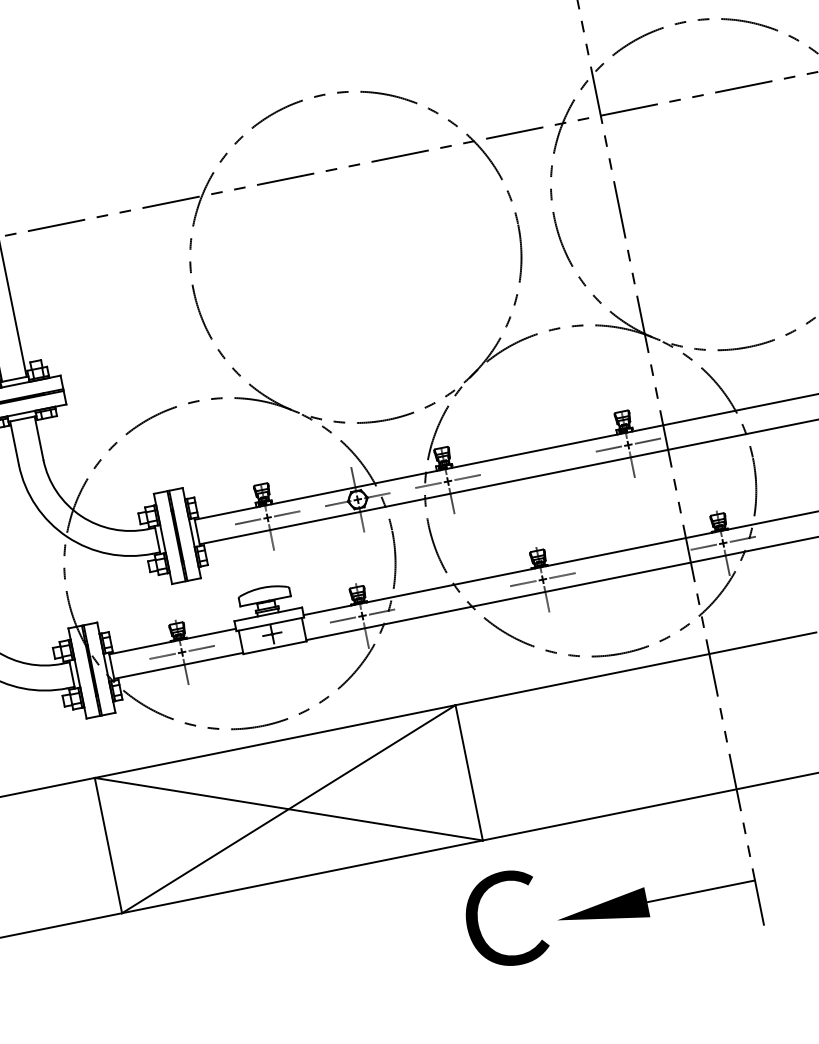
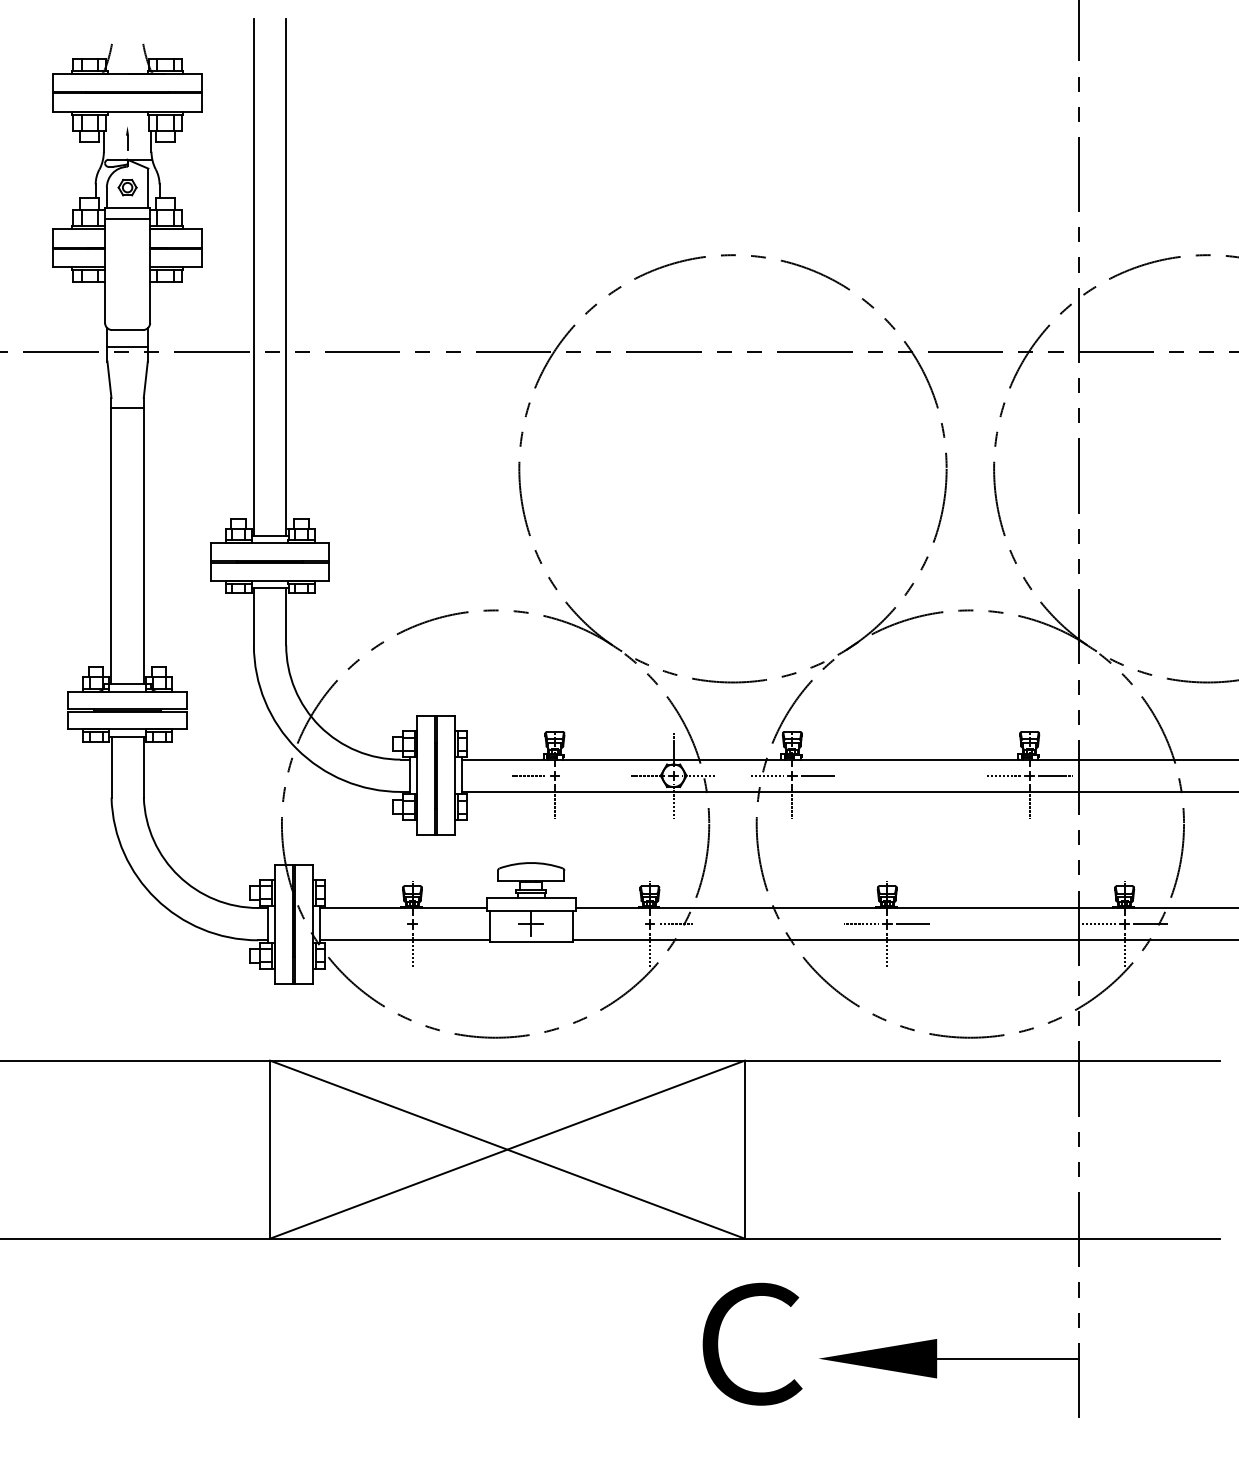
line: (286, 513) -> (580, 775), removed
line: (343, 620) -> (624, 924), removed
line: (201, 648) -> (438, 924), removed
line: (162, 656) -> (386, 924), removed

